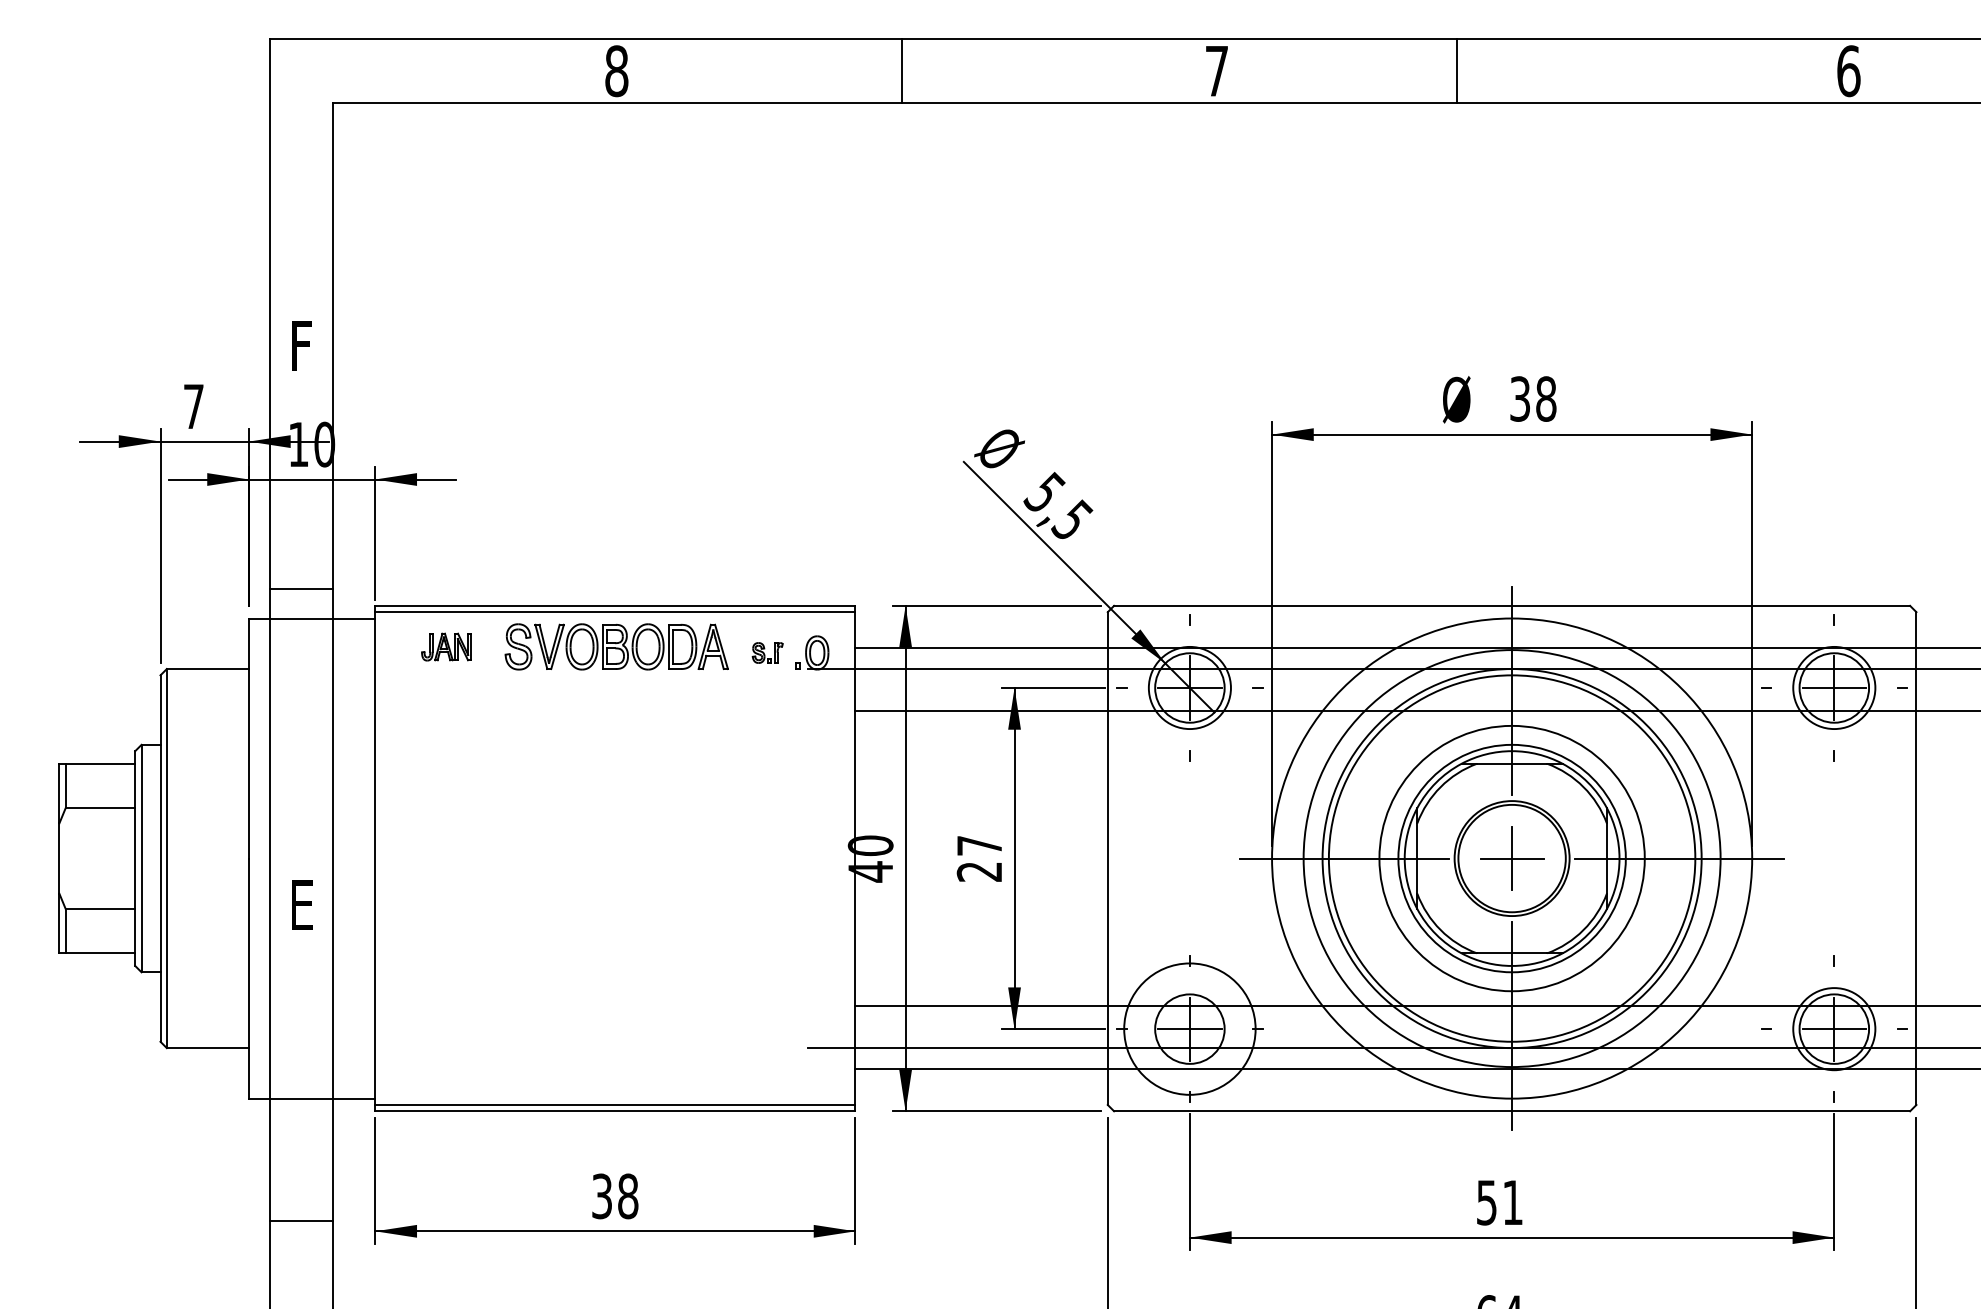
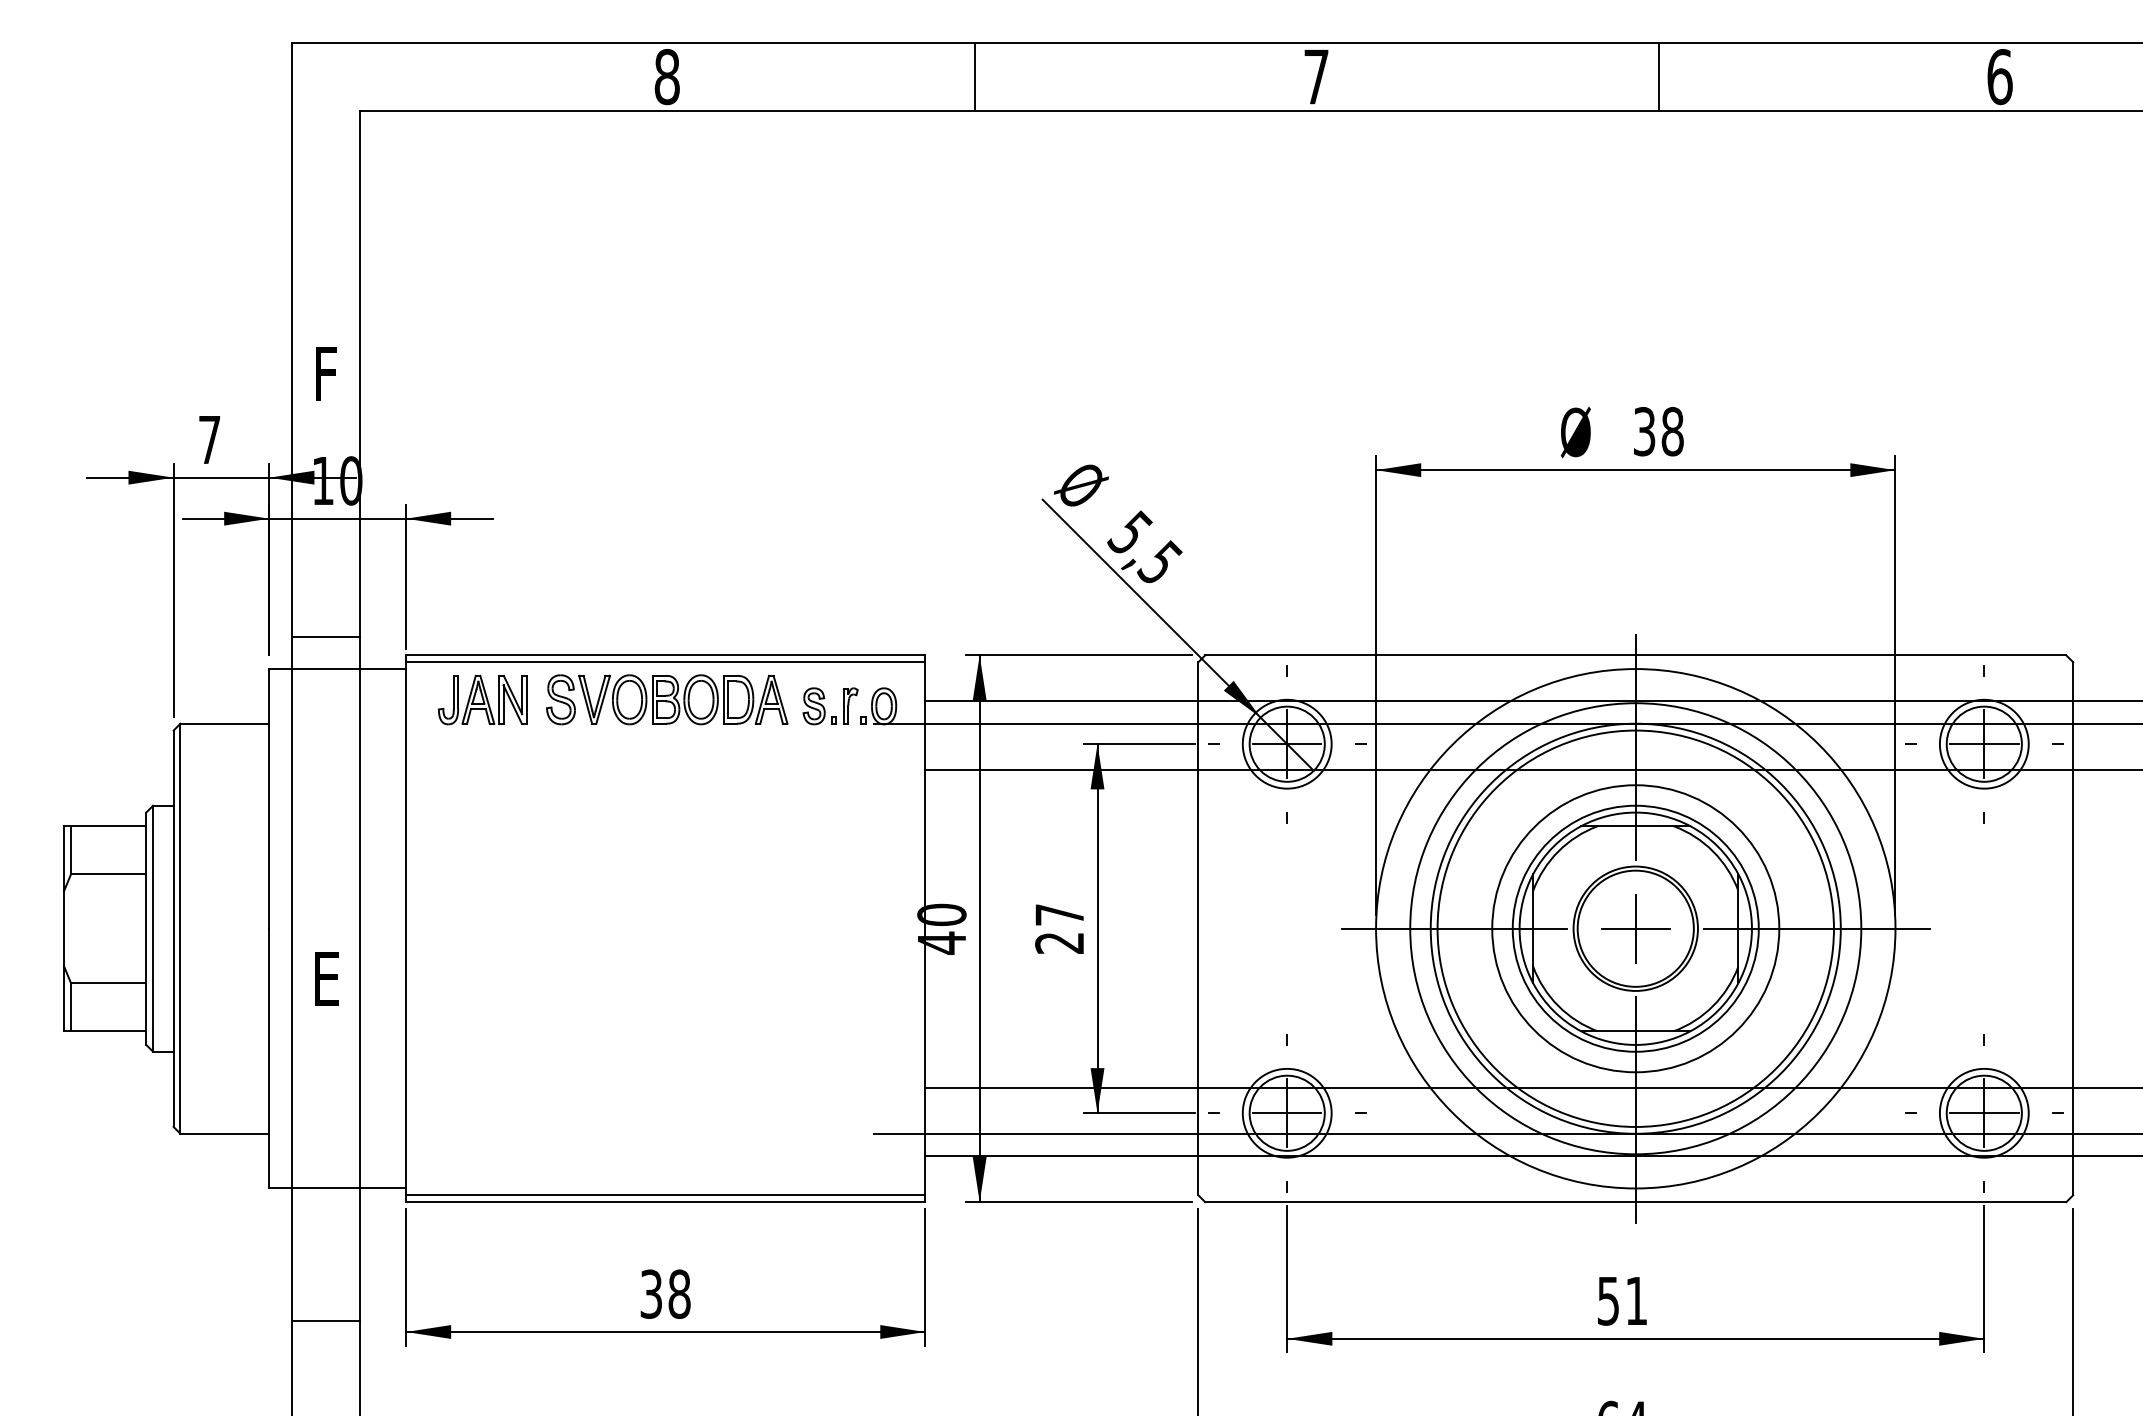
line: (1456, 70) -> (1658, 76), moved
part: (446, 646) -> (482, 699), size x1.67
part: (767, 653) -> (830, 706), size x1.67
circle: (1189, 1028) -> (1286, 1112), size x0.62

